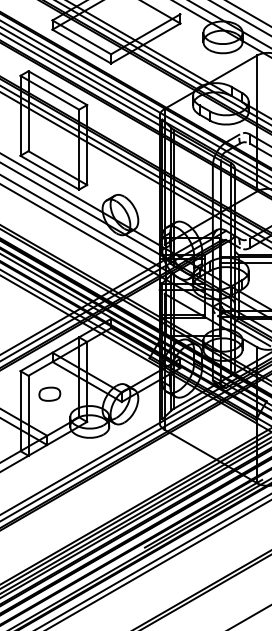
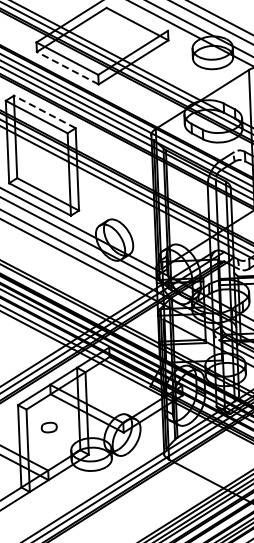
line: (81, 46) -> (67, 68), solid -> dashed
line: (57, 88) -> (44, 112), solid -> dashed
part: (49, 393) -> (48, 426), size x0.7

